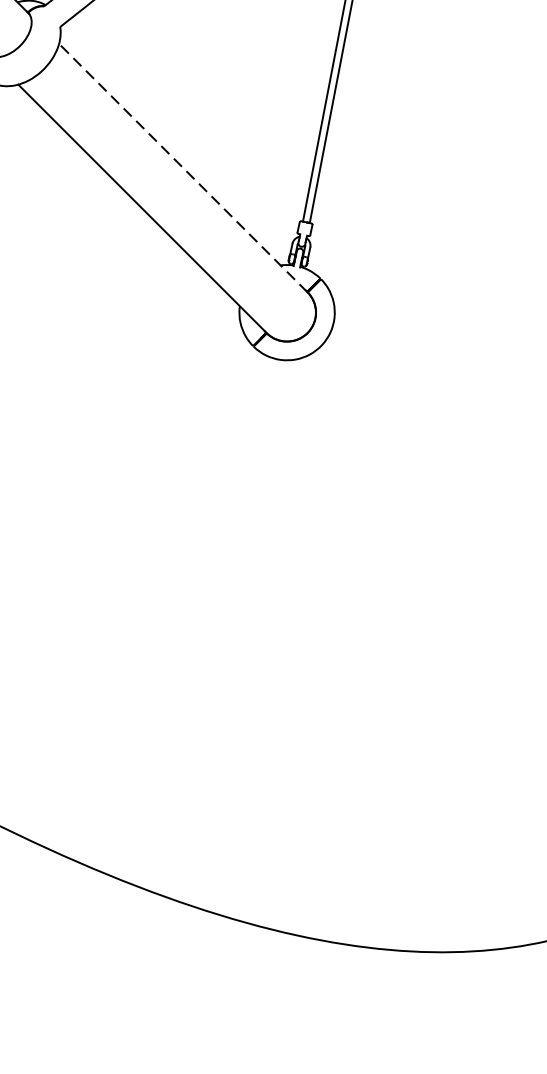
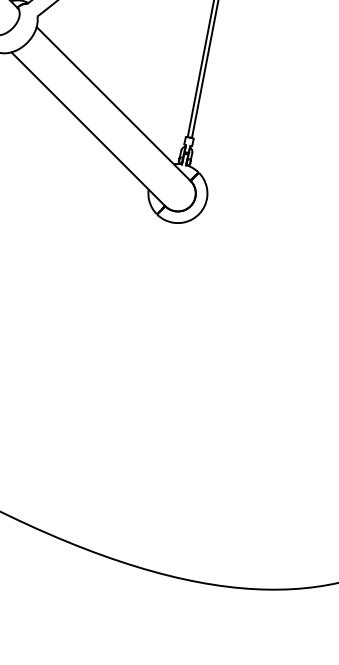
line: (183, 168) -> (113, 104), dashed -> solid

